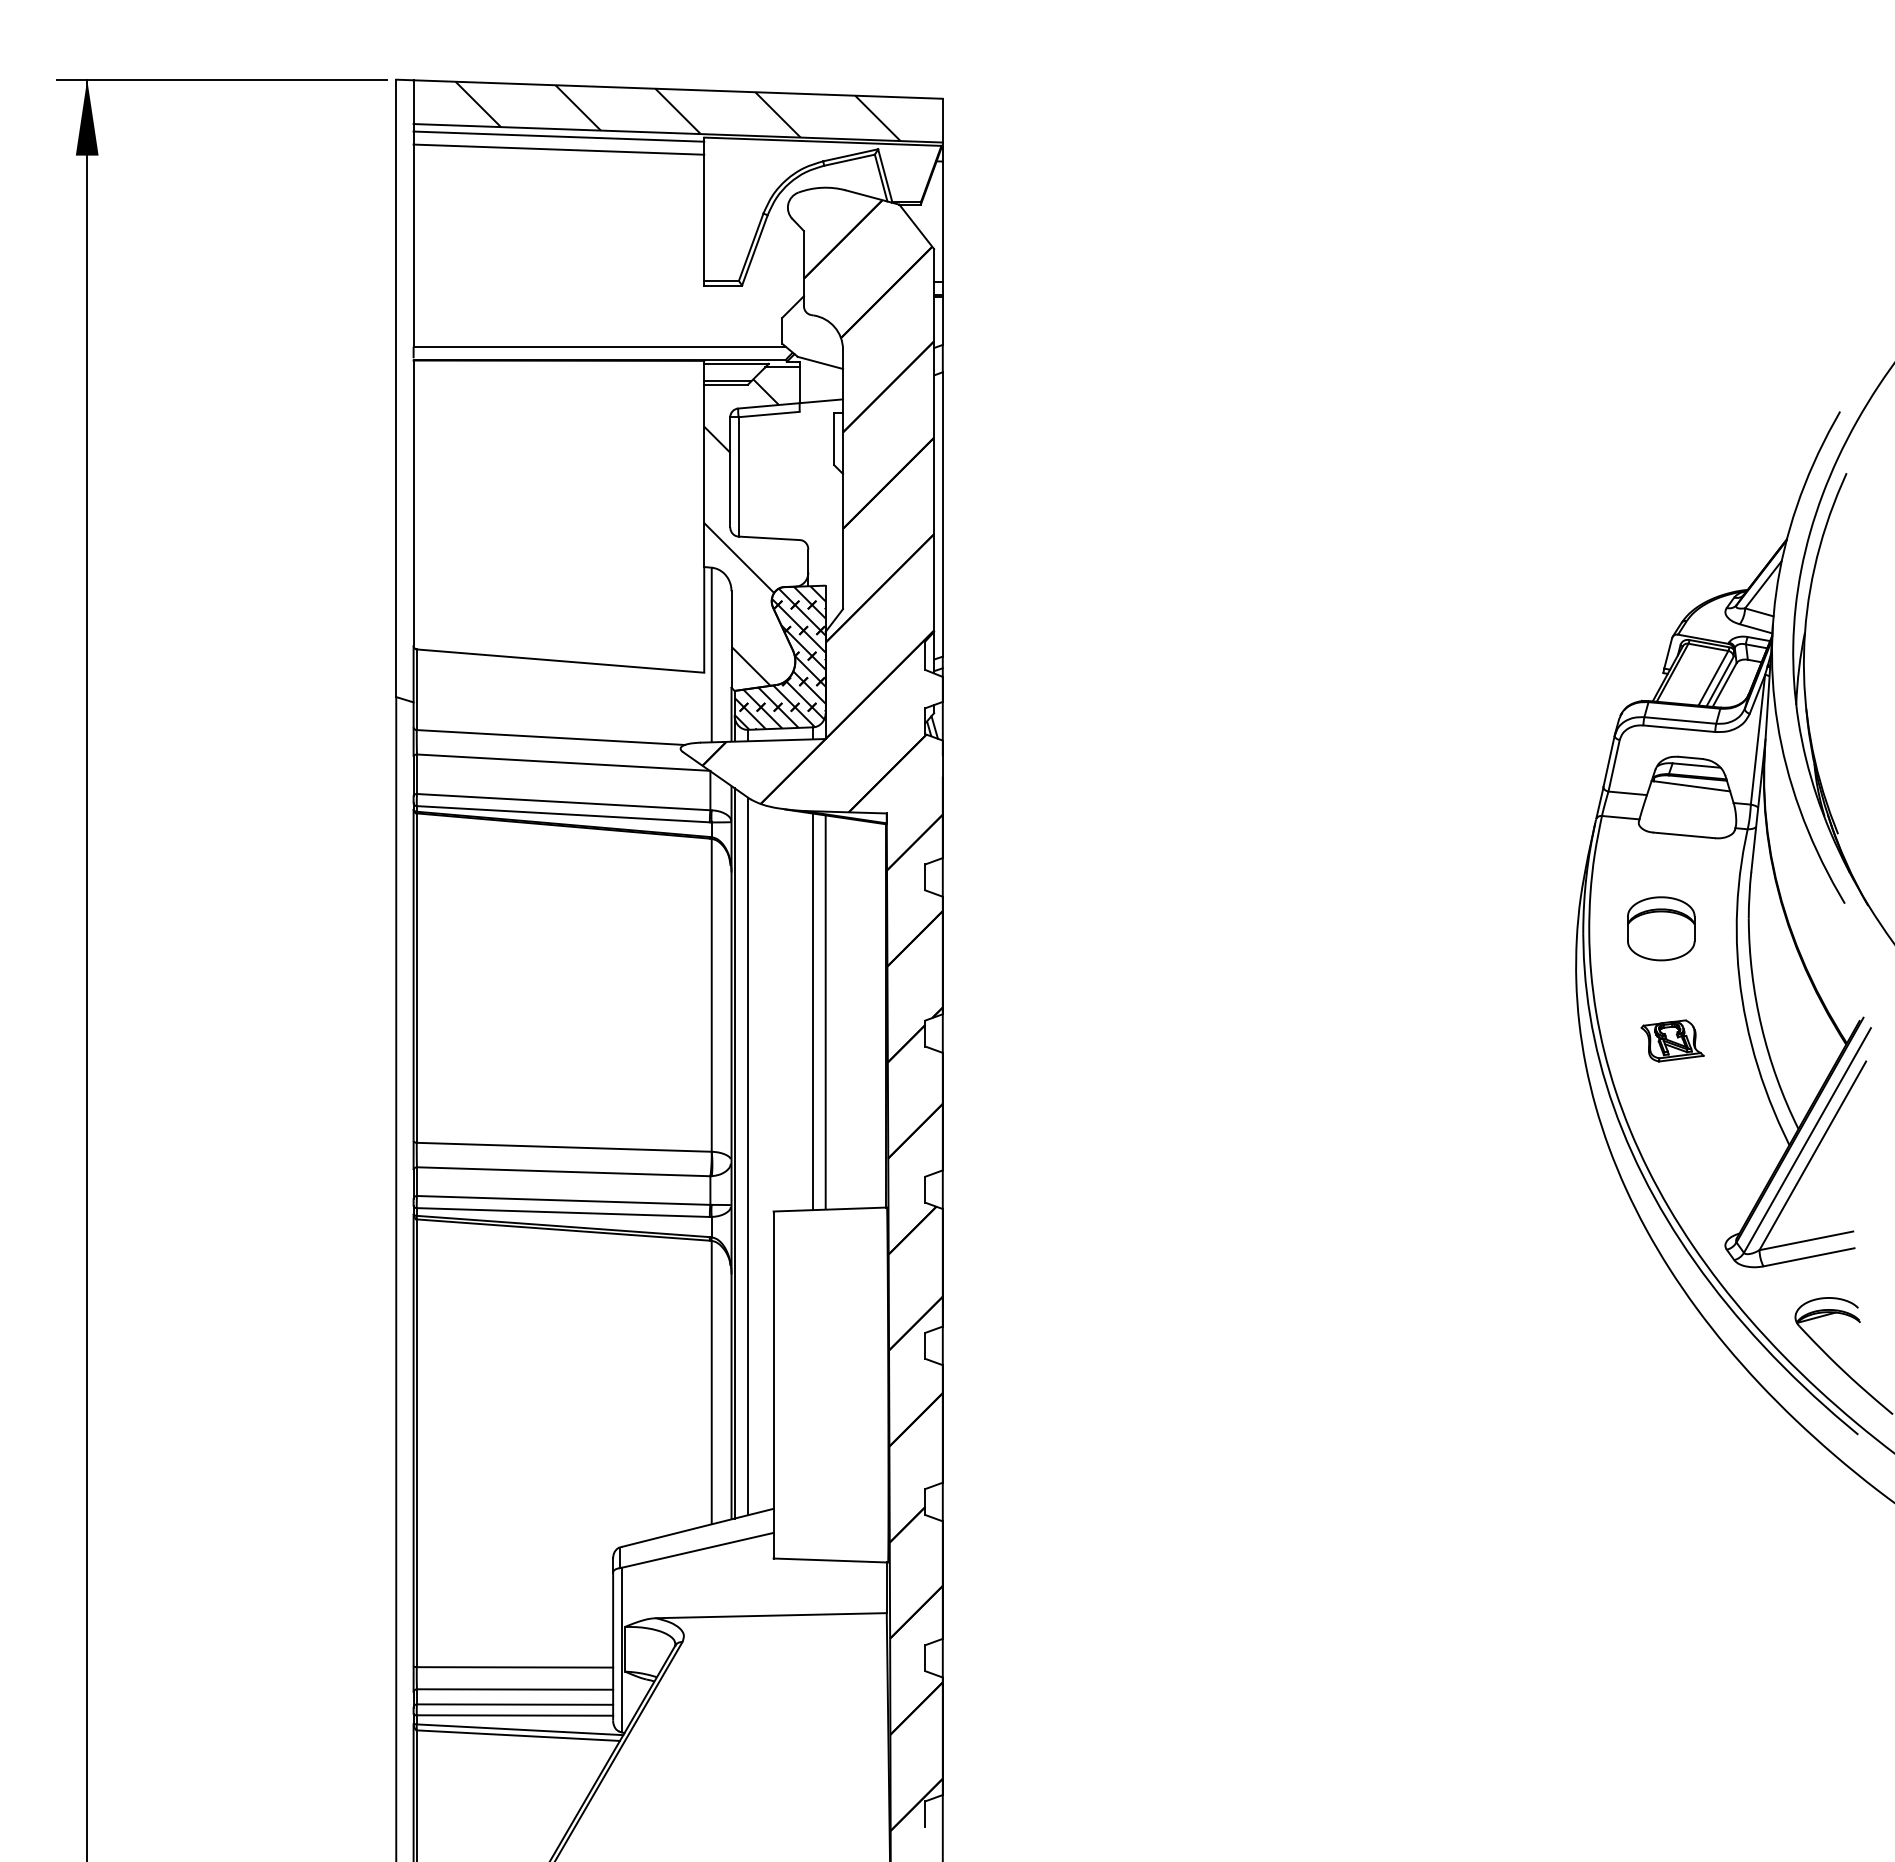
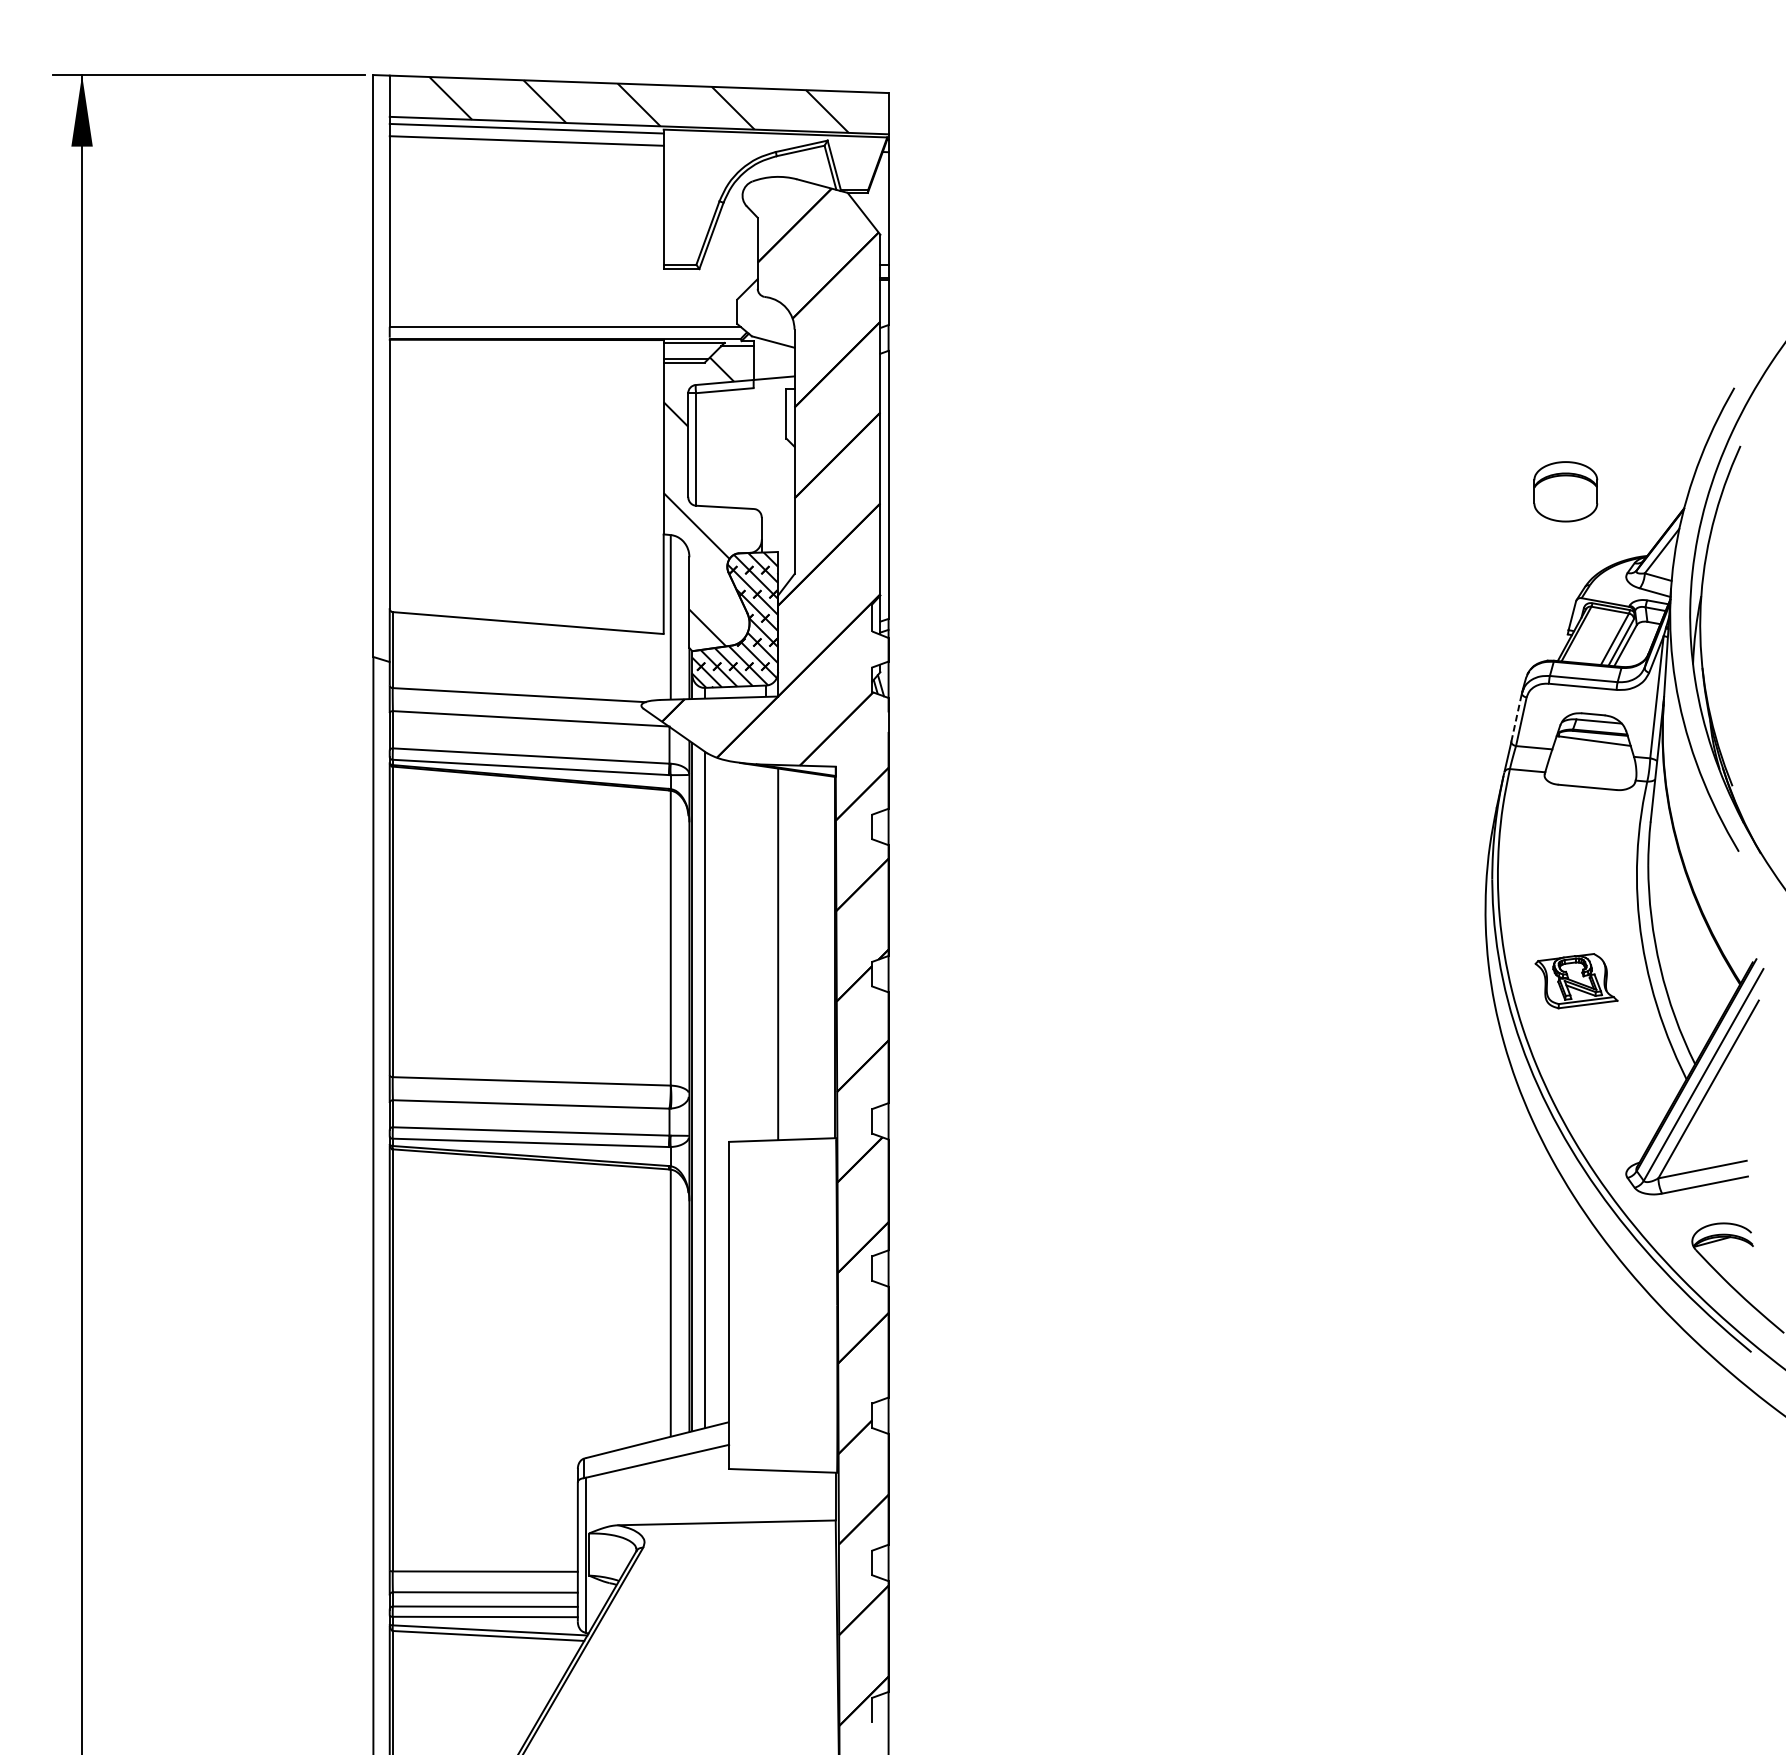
line: (1609, 760) -> (1517, 716), solid -> dashed
part: (1661, 928) -> (1566, 491), moved
line: (813, 1011) -> (766, 953), removed
part: (1672, 1040) -> (1576, 980), size x1.4

